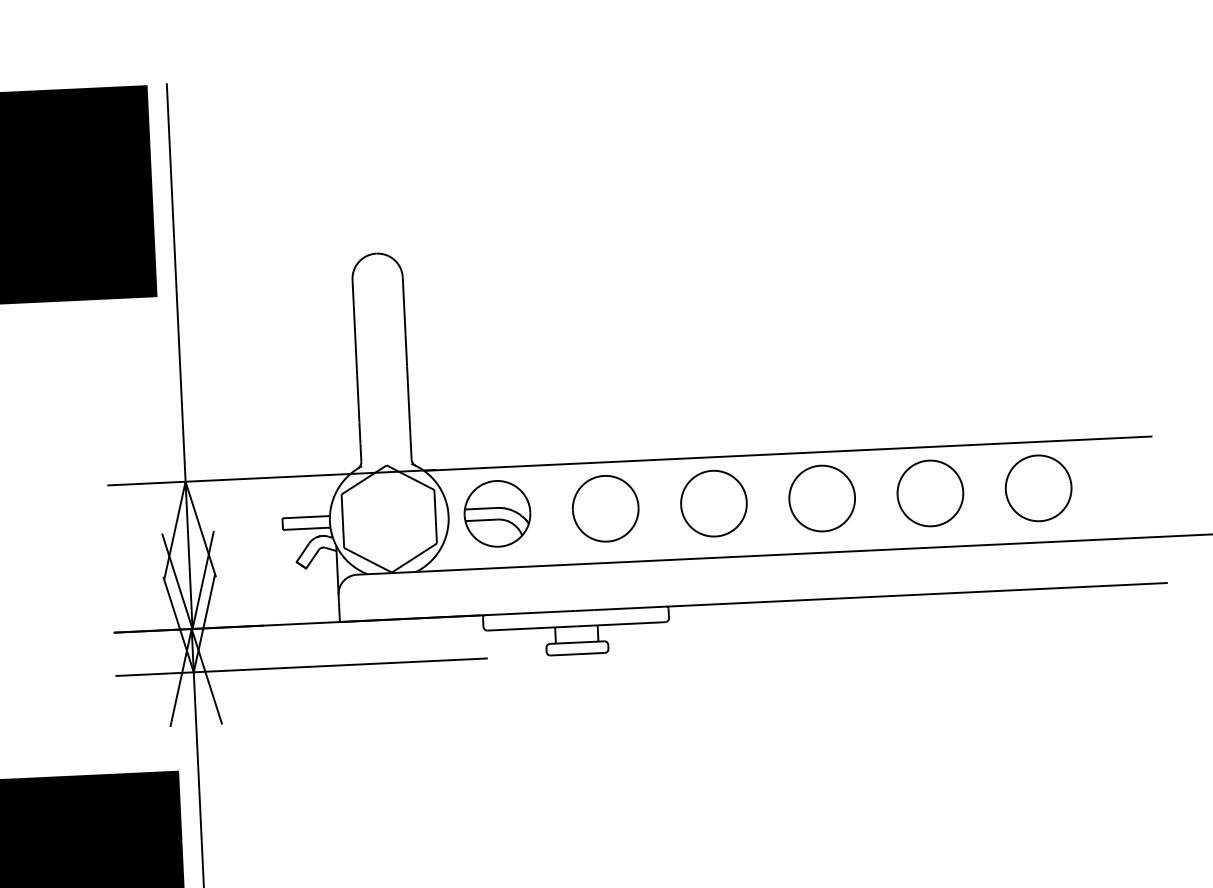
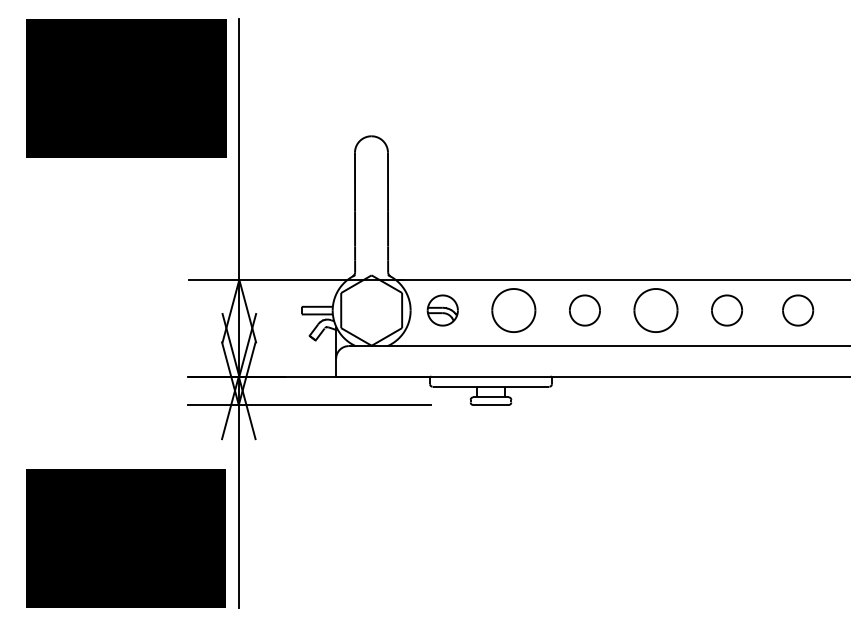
part: (1037, 488) -> (797, 310), size x0.7
part: (929, 493) -> (726, 310), size x0.7
part: (713, 503) -> (584, 310), size x0.7
part: (497, 513) -> (442, 310), size x0.7

